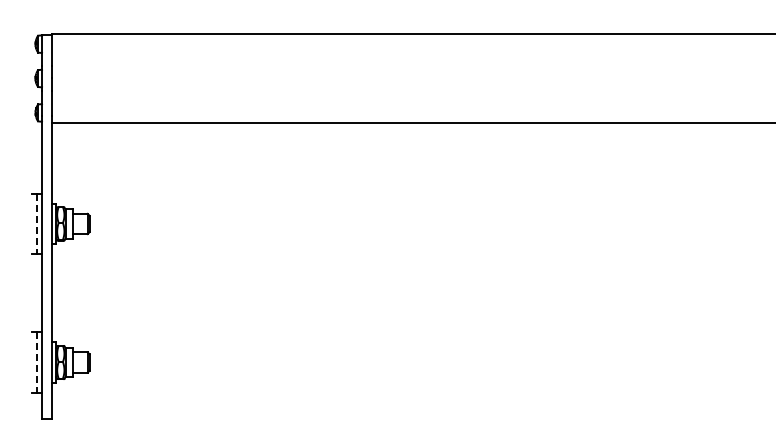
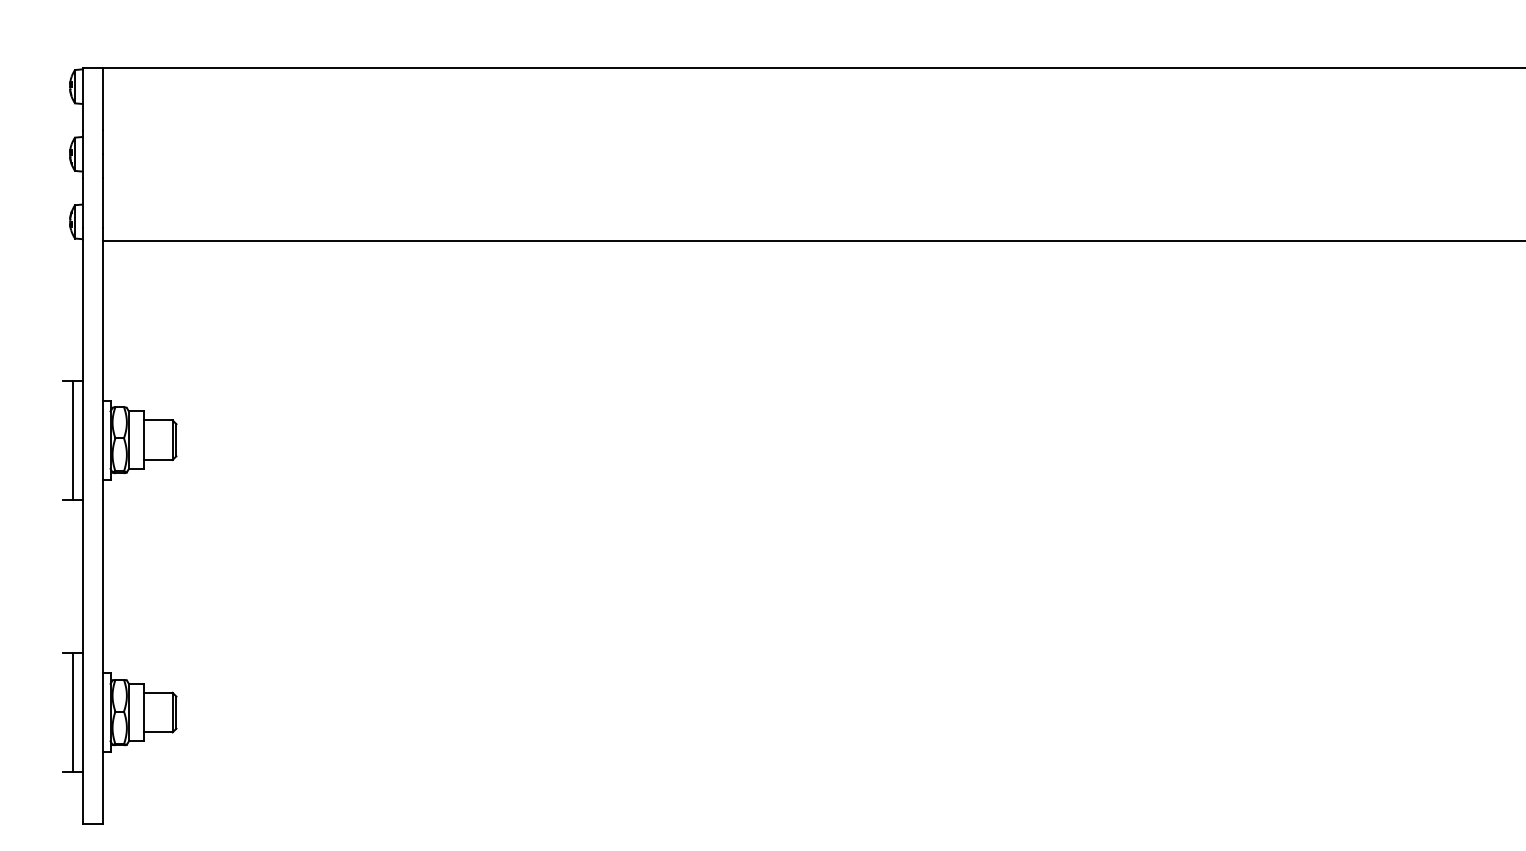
line: (37, 224) -> (73, 441), dashed -> solid
line: (37, 363) -> (73, 714), dashed -> solid

